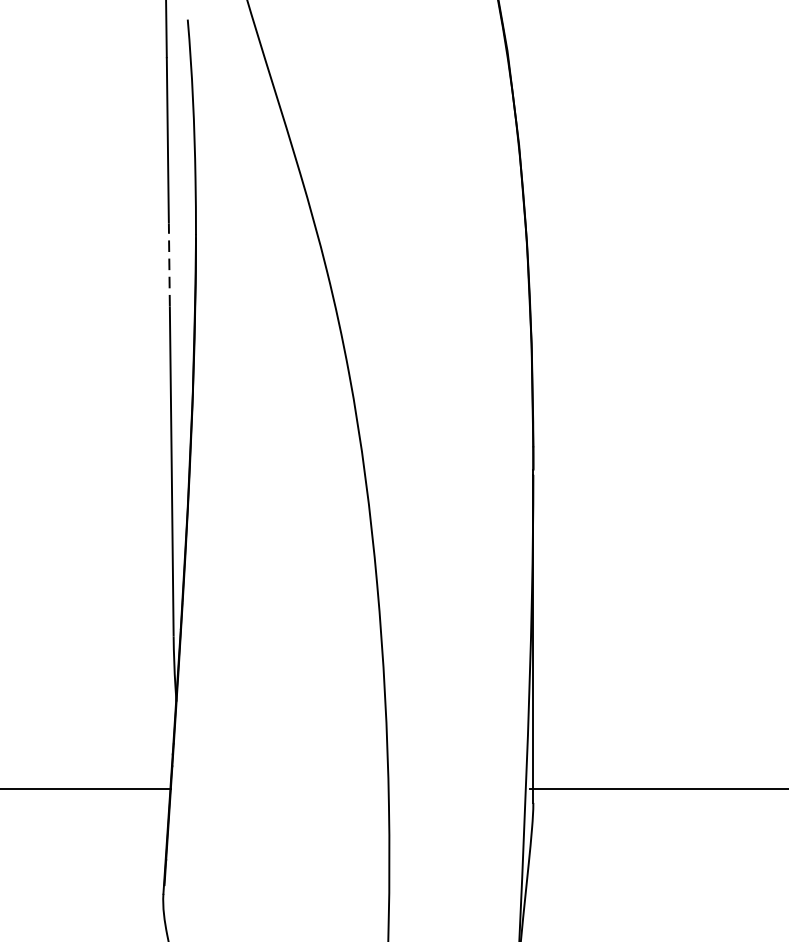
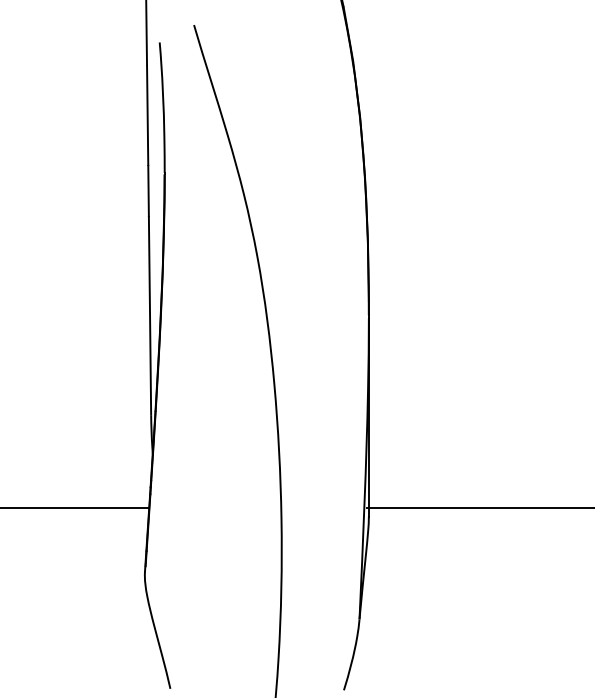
line: (169, 264) -> (148, 190), dashed -> solid

